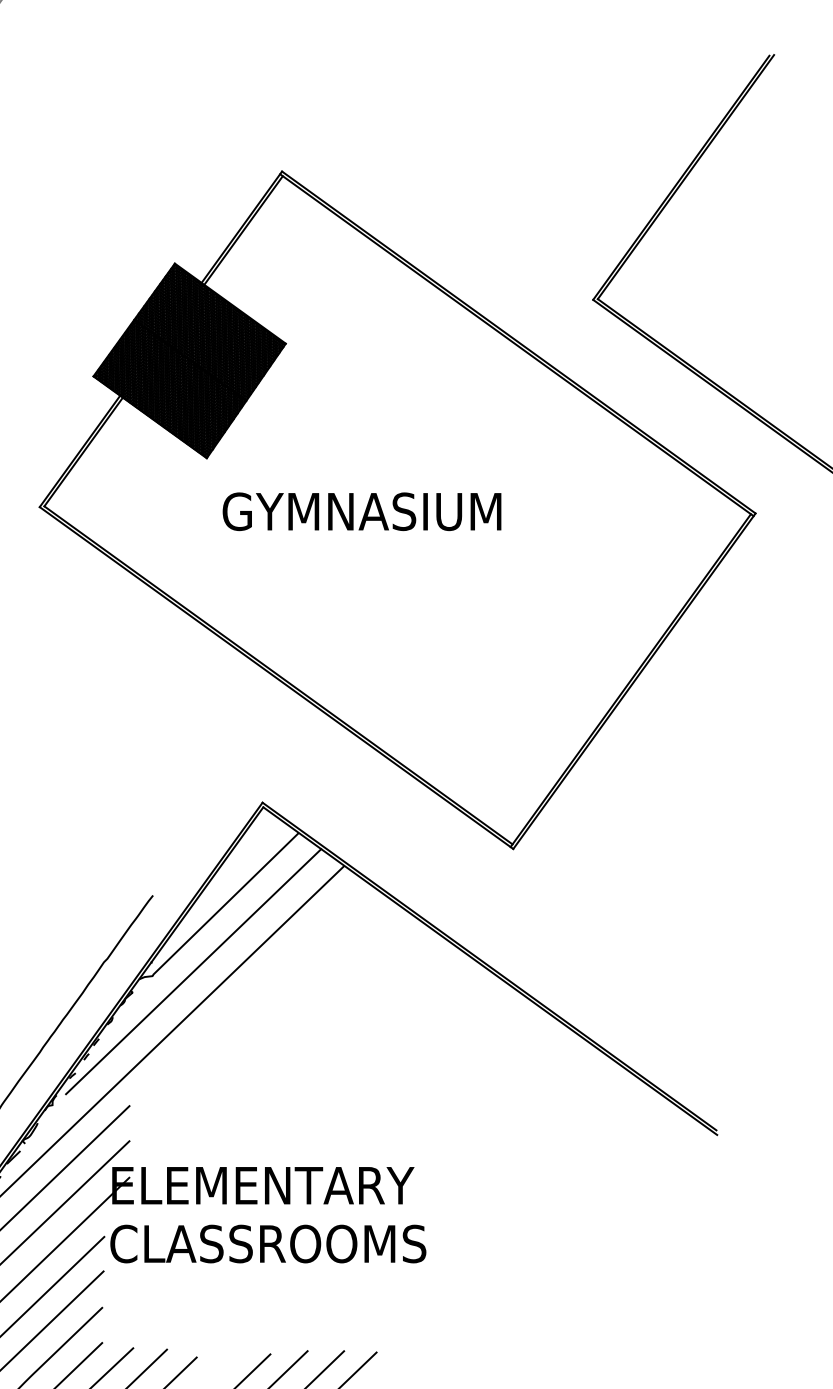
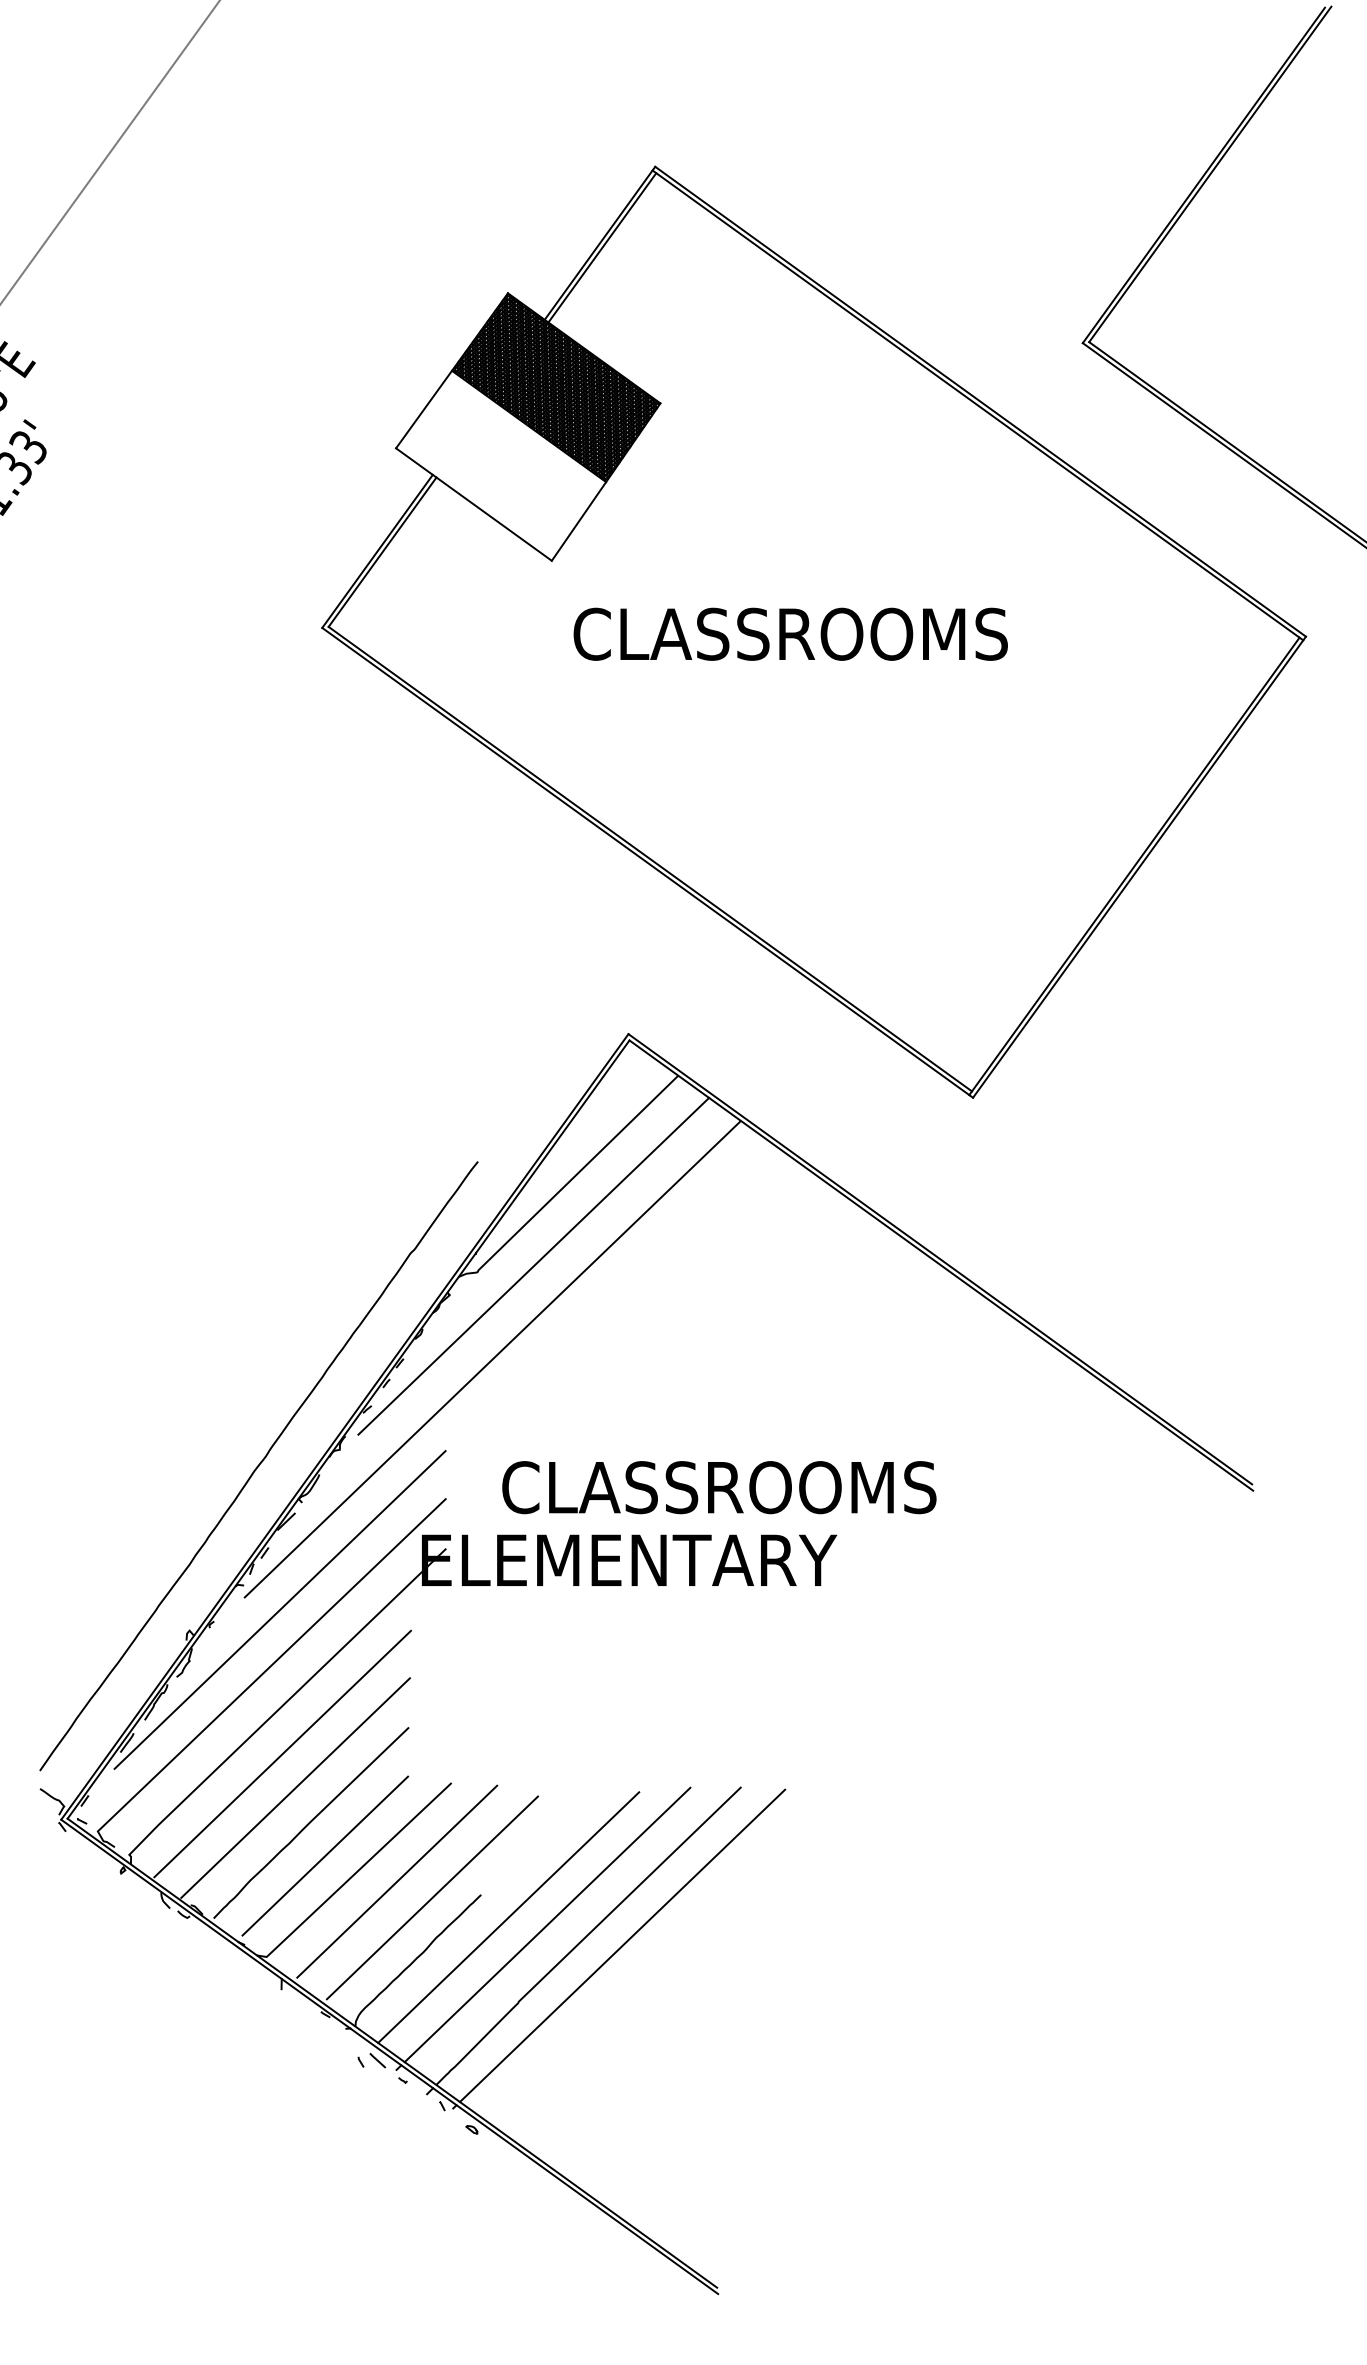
hatch: (170, 388) -> (501, 465), removed
text: (389, 511) -> (802, 633), GYMNASIUM -> CLASSROOMS
text: (268, 1243) -> (719, 1487), moved

